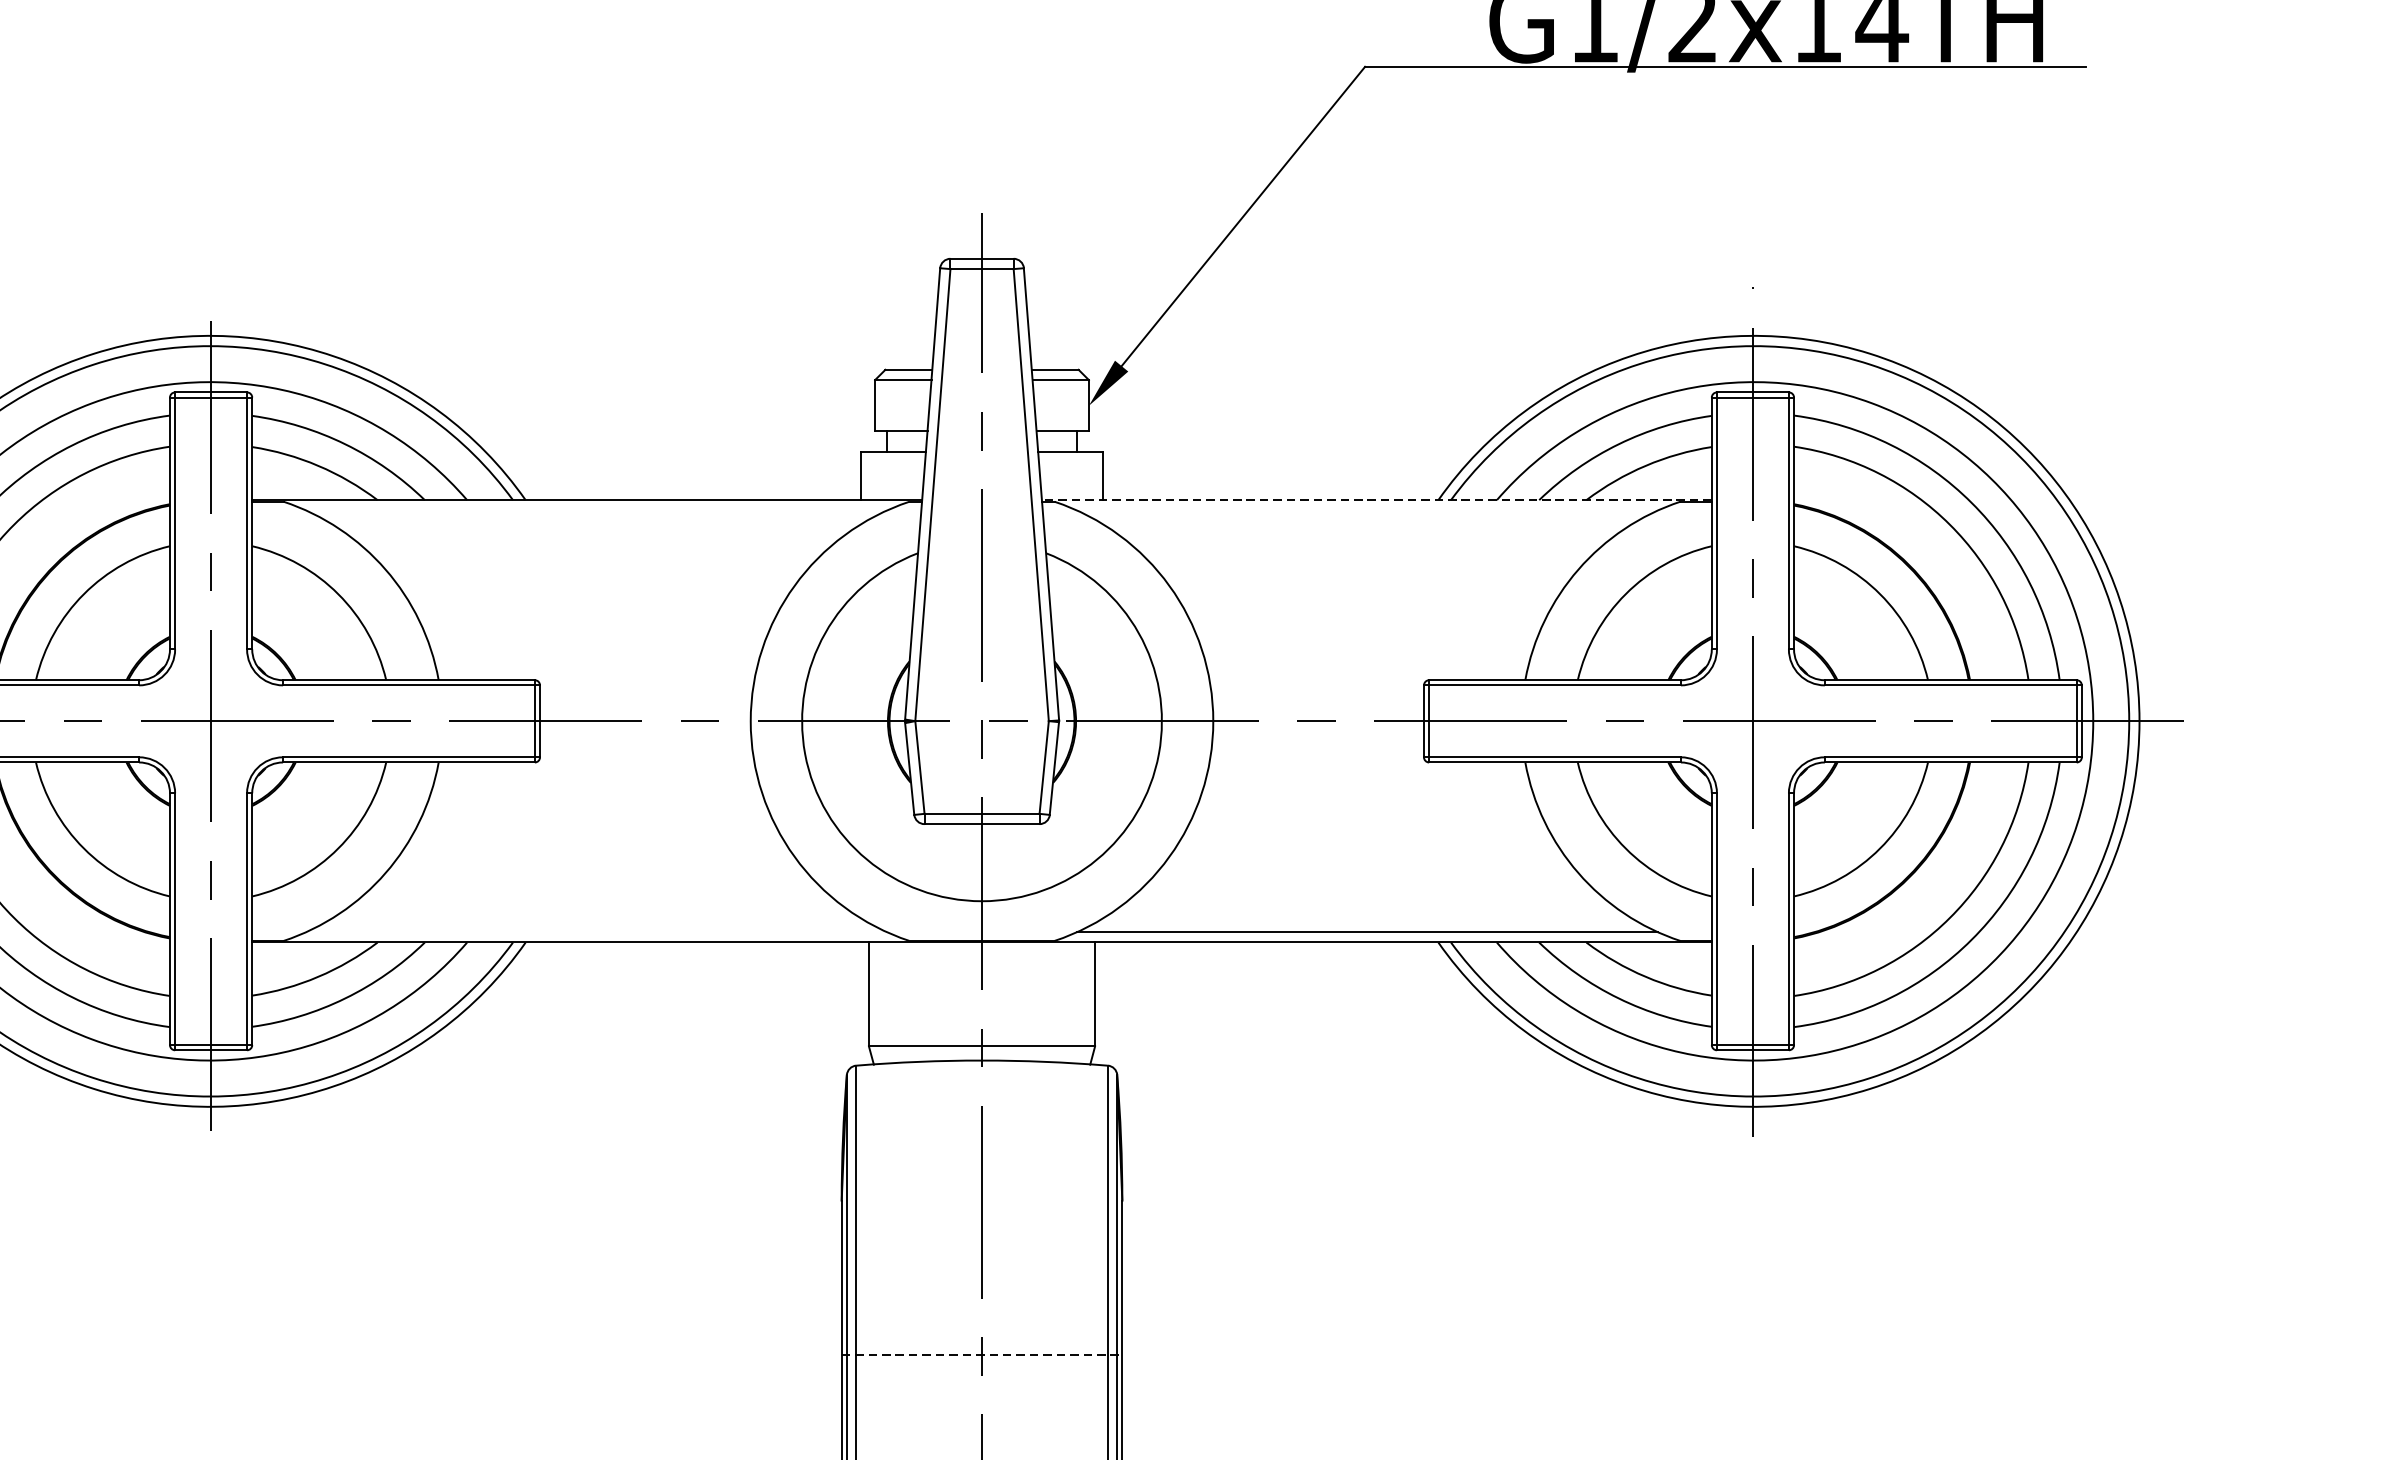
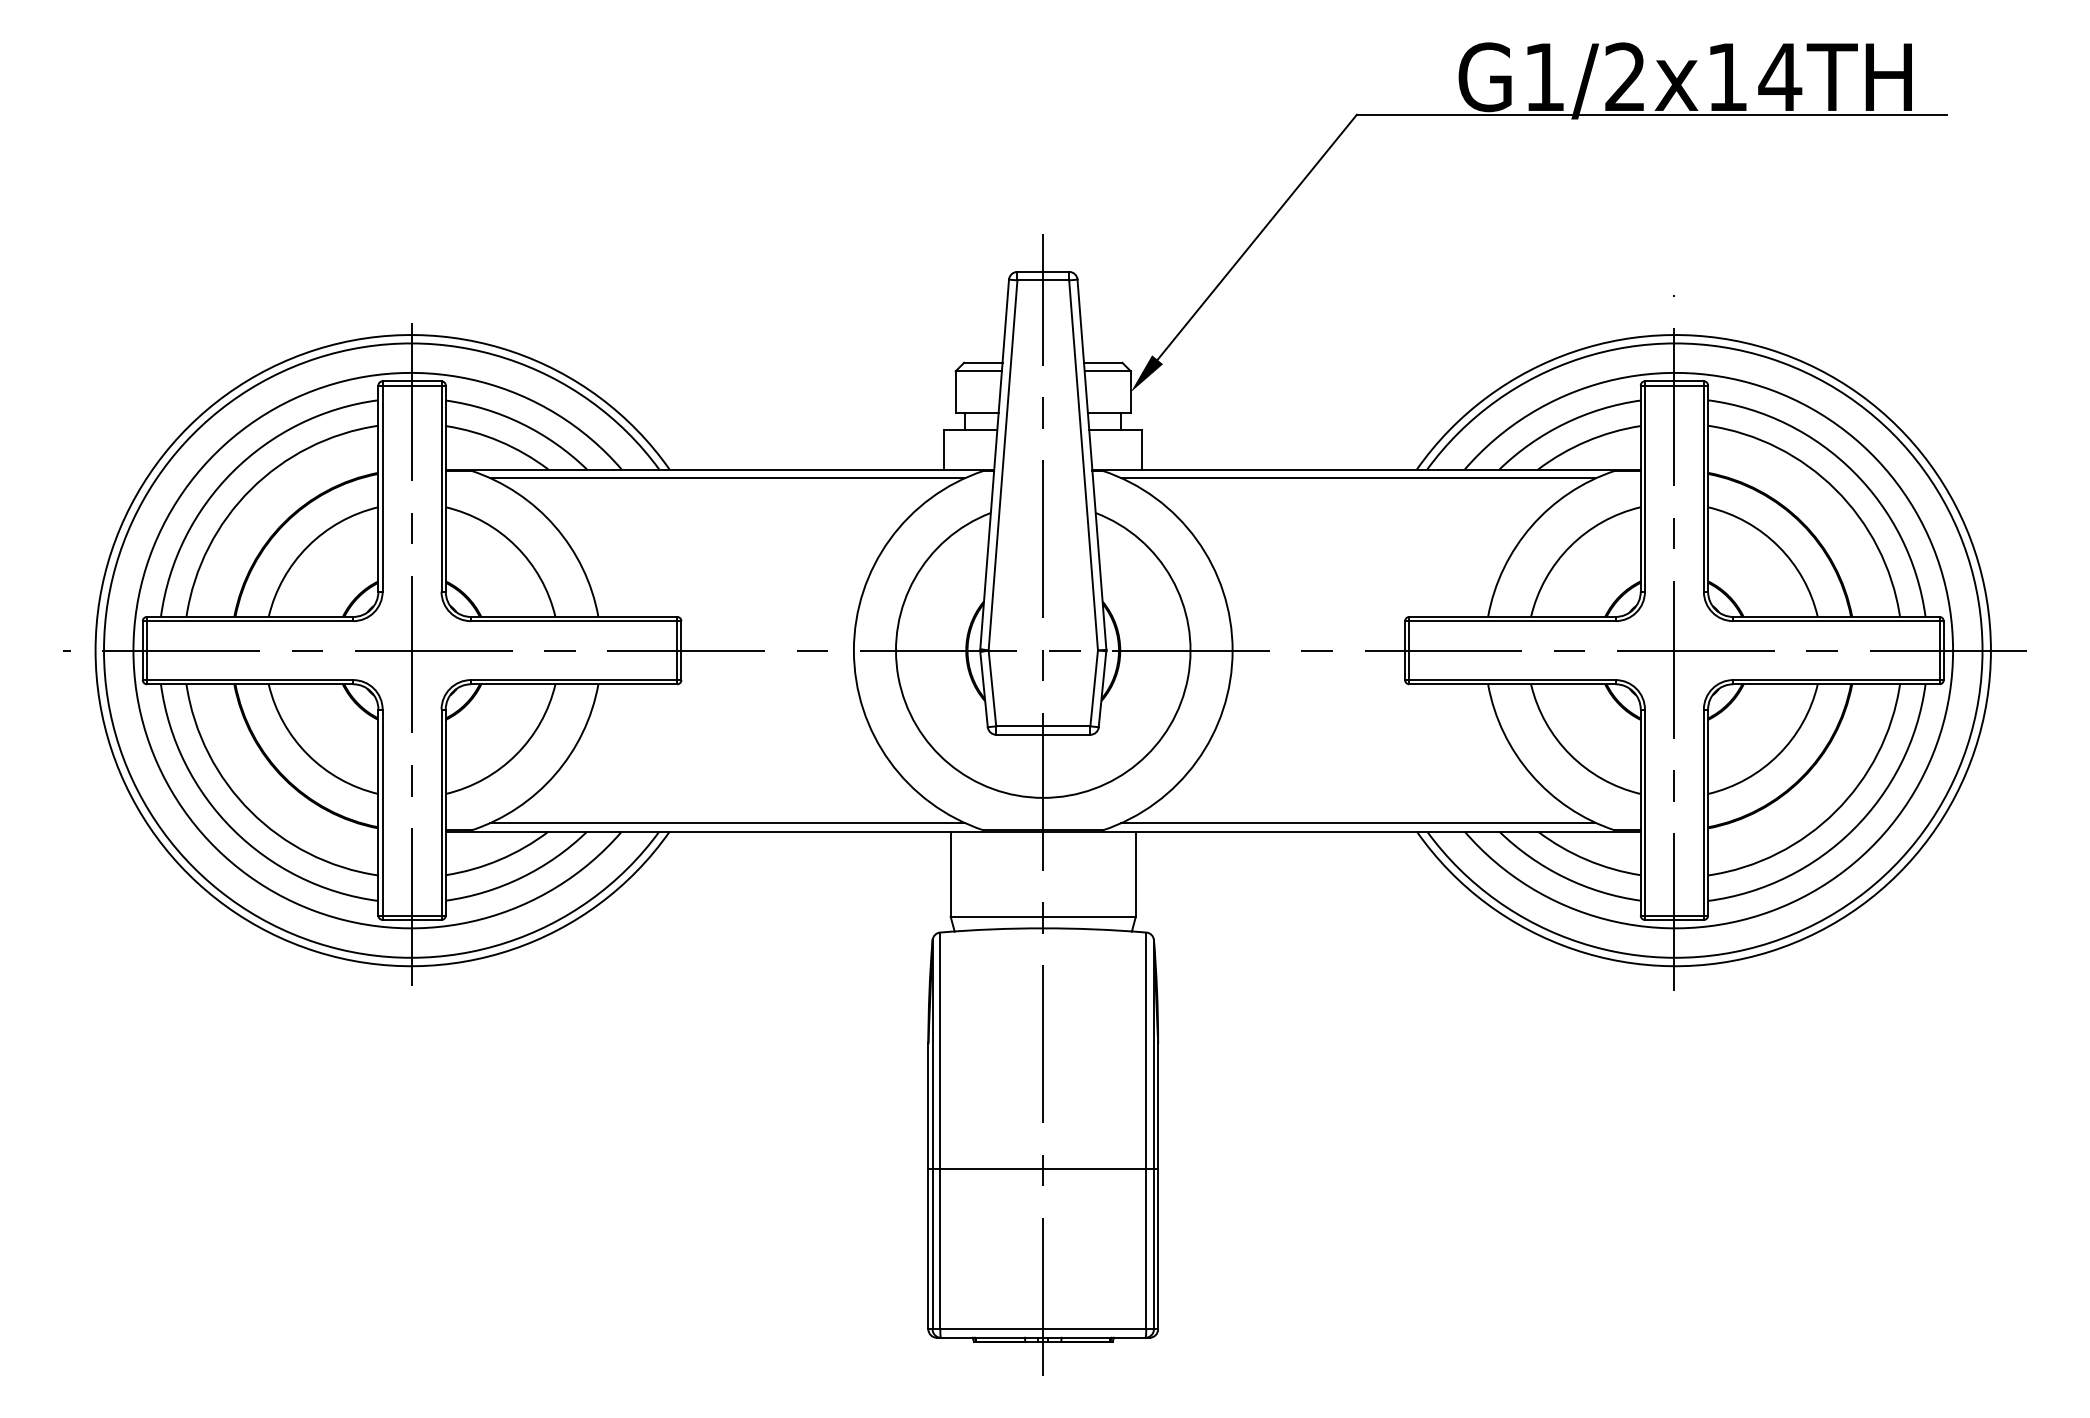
line: (1376, 500) -> (1366, 469), dashed -> solid
line: (596, 511) -> (727, 478), added
line: (1367, 511) -> (1358, 478), added
line: (596, 932) -> (727, 823), added
line: (982, 1355) -> (1043, 1169), dashed -> solid

